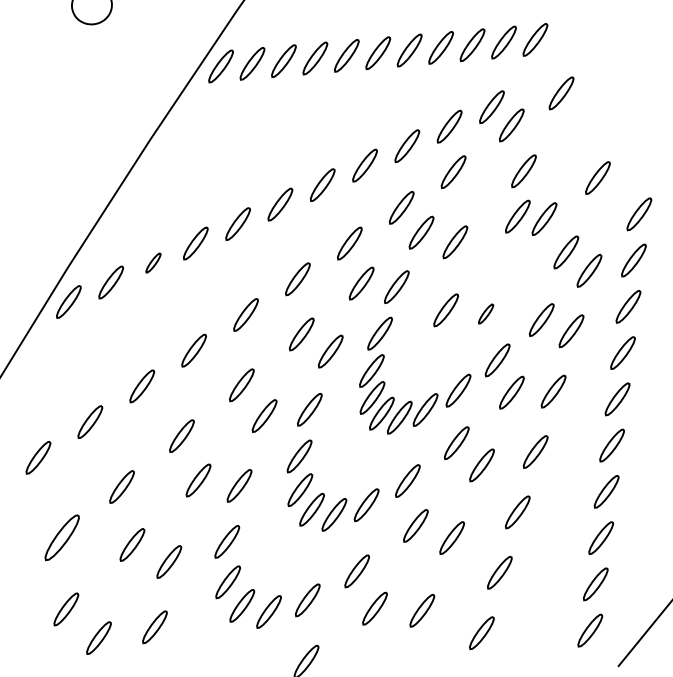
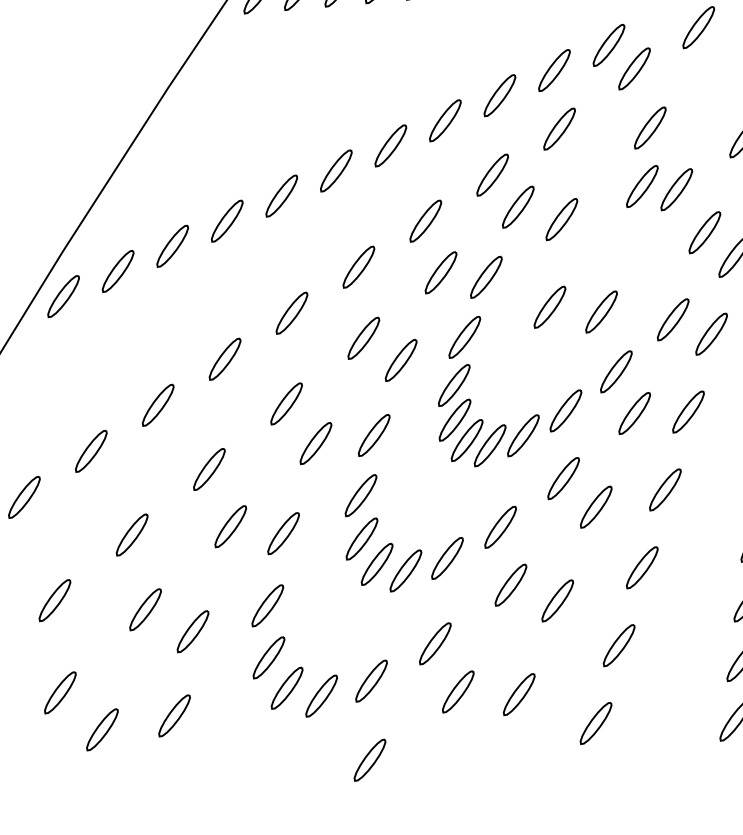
part: (153, 262) -> (172, 245), size x1.67
part: (485, 313) -> (600, 311), size x1.67
part: (61, 537) -> (54, 600), size x0.71

